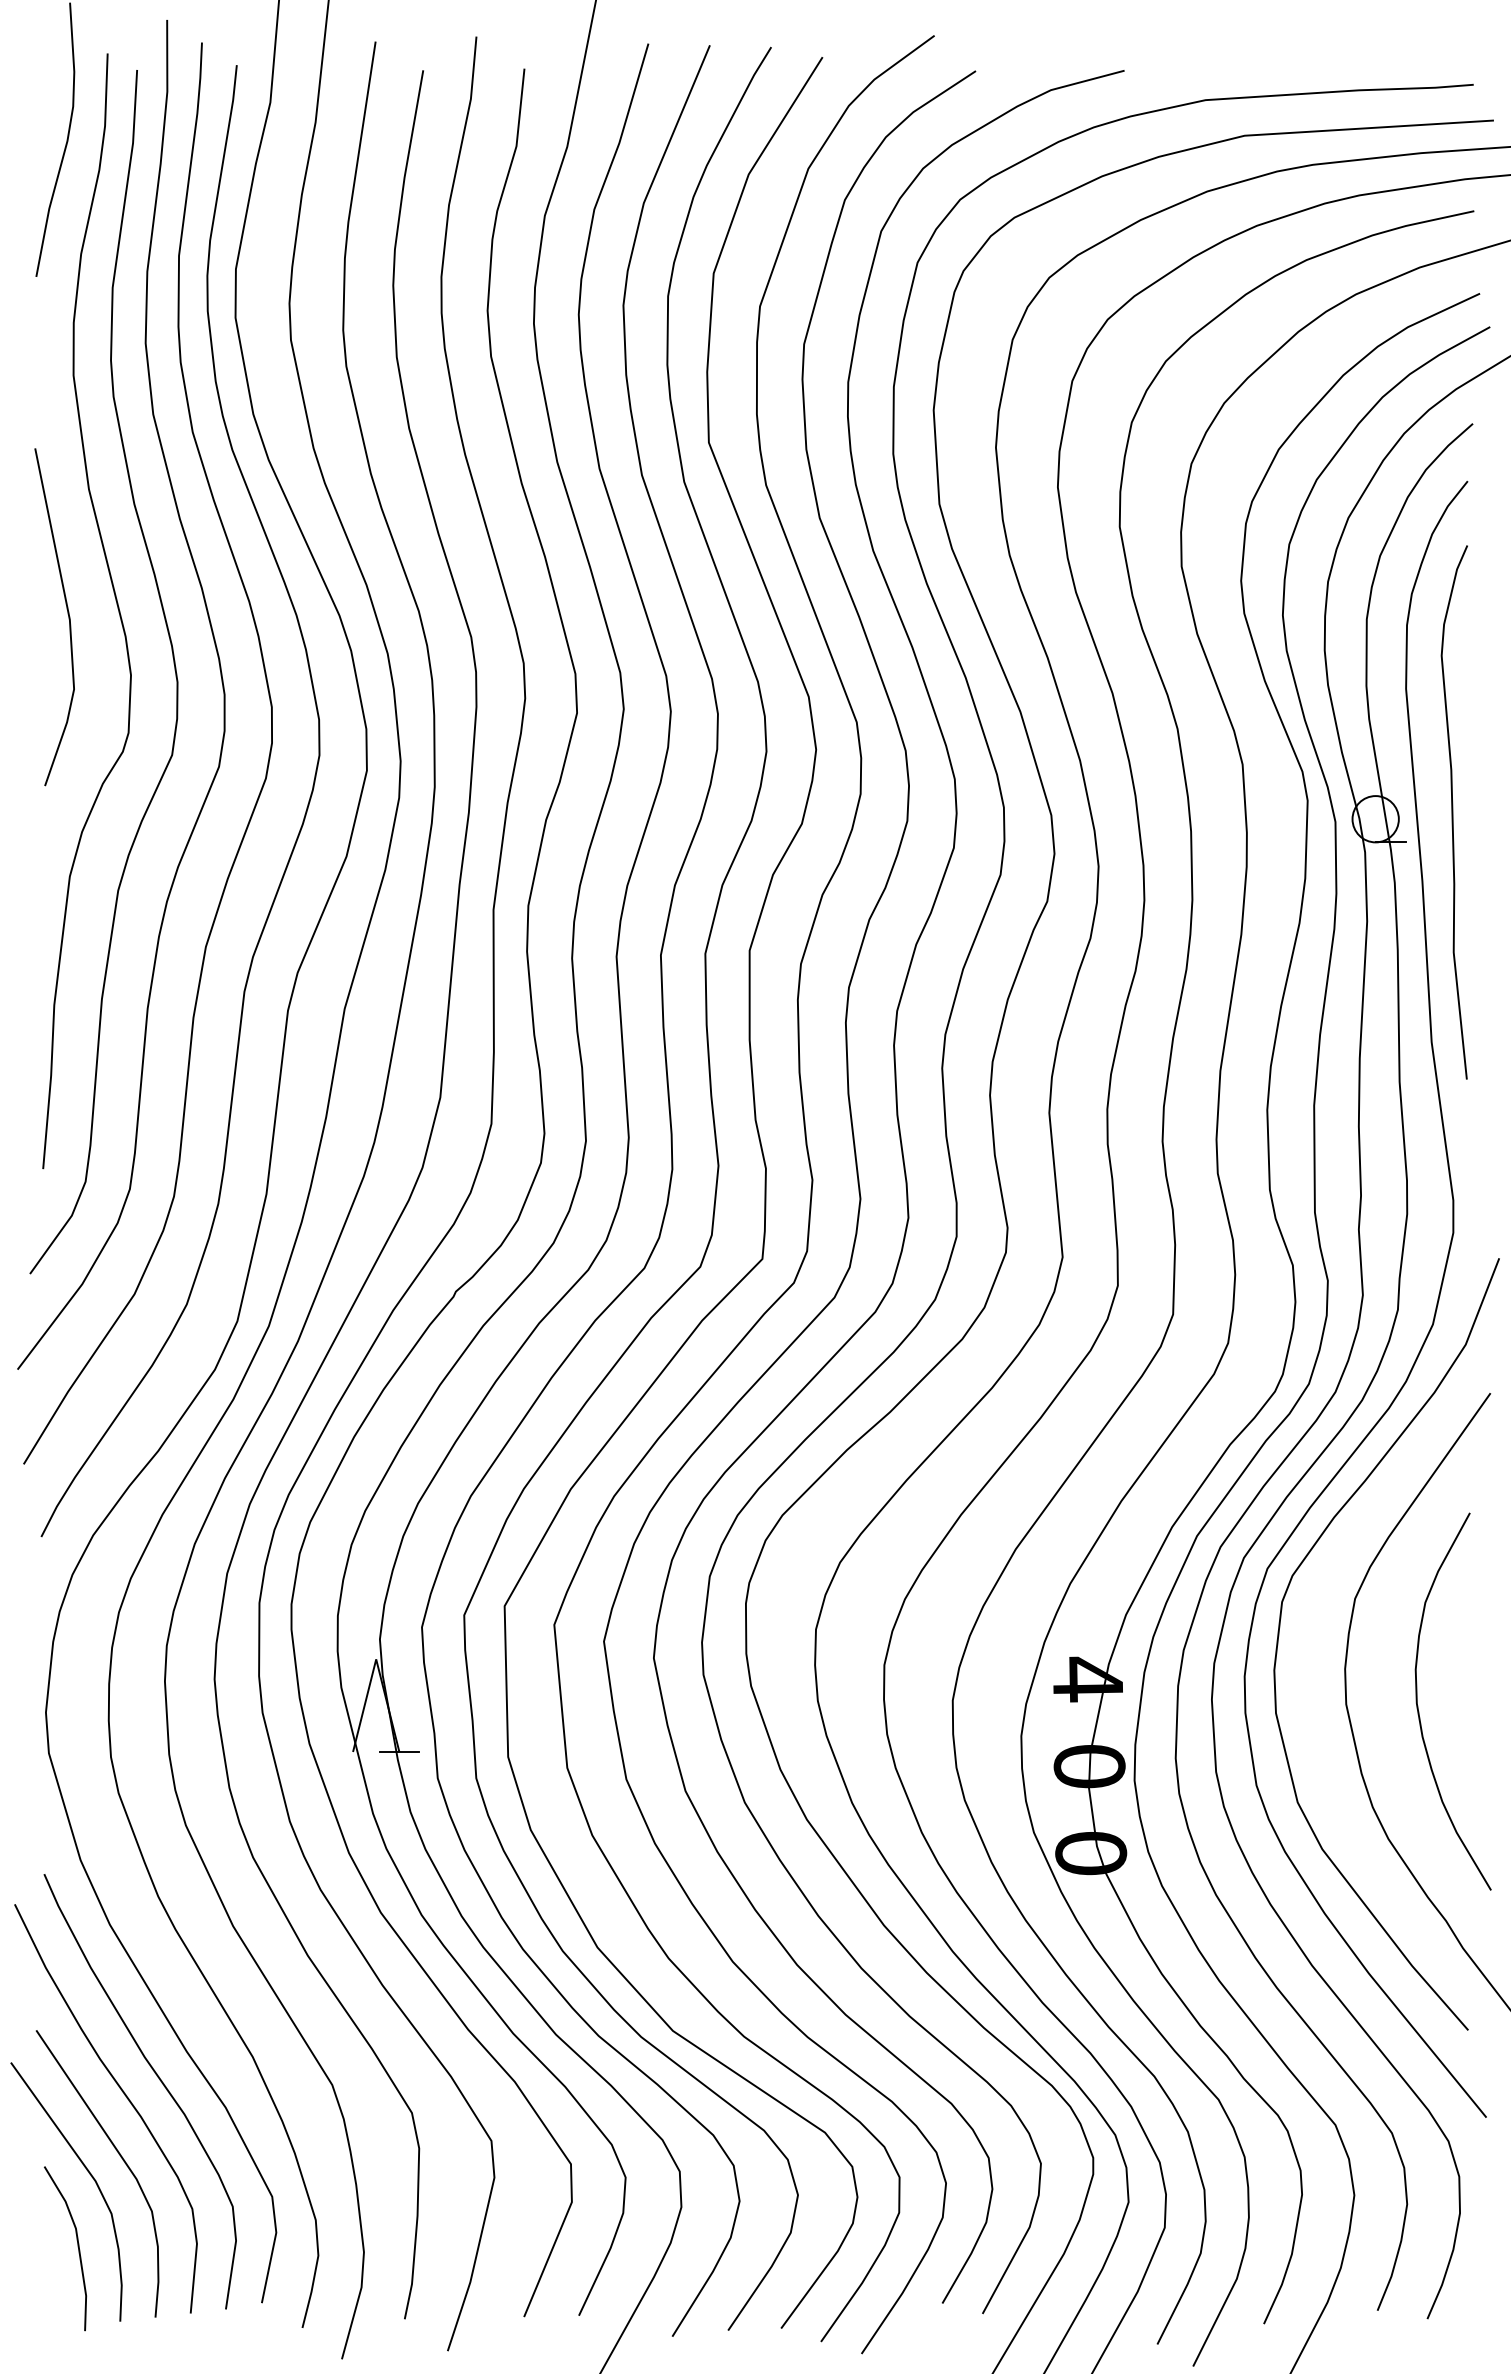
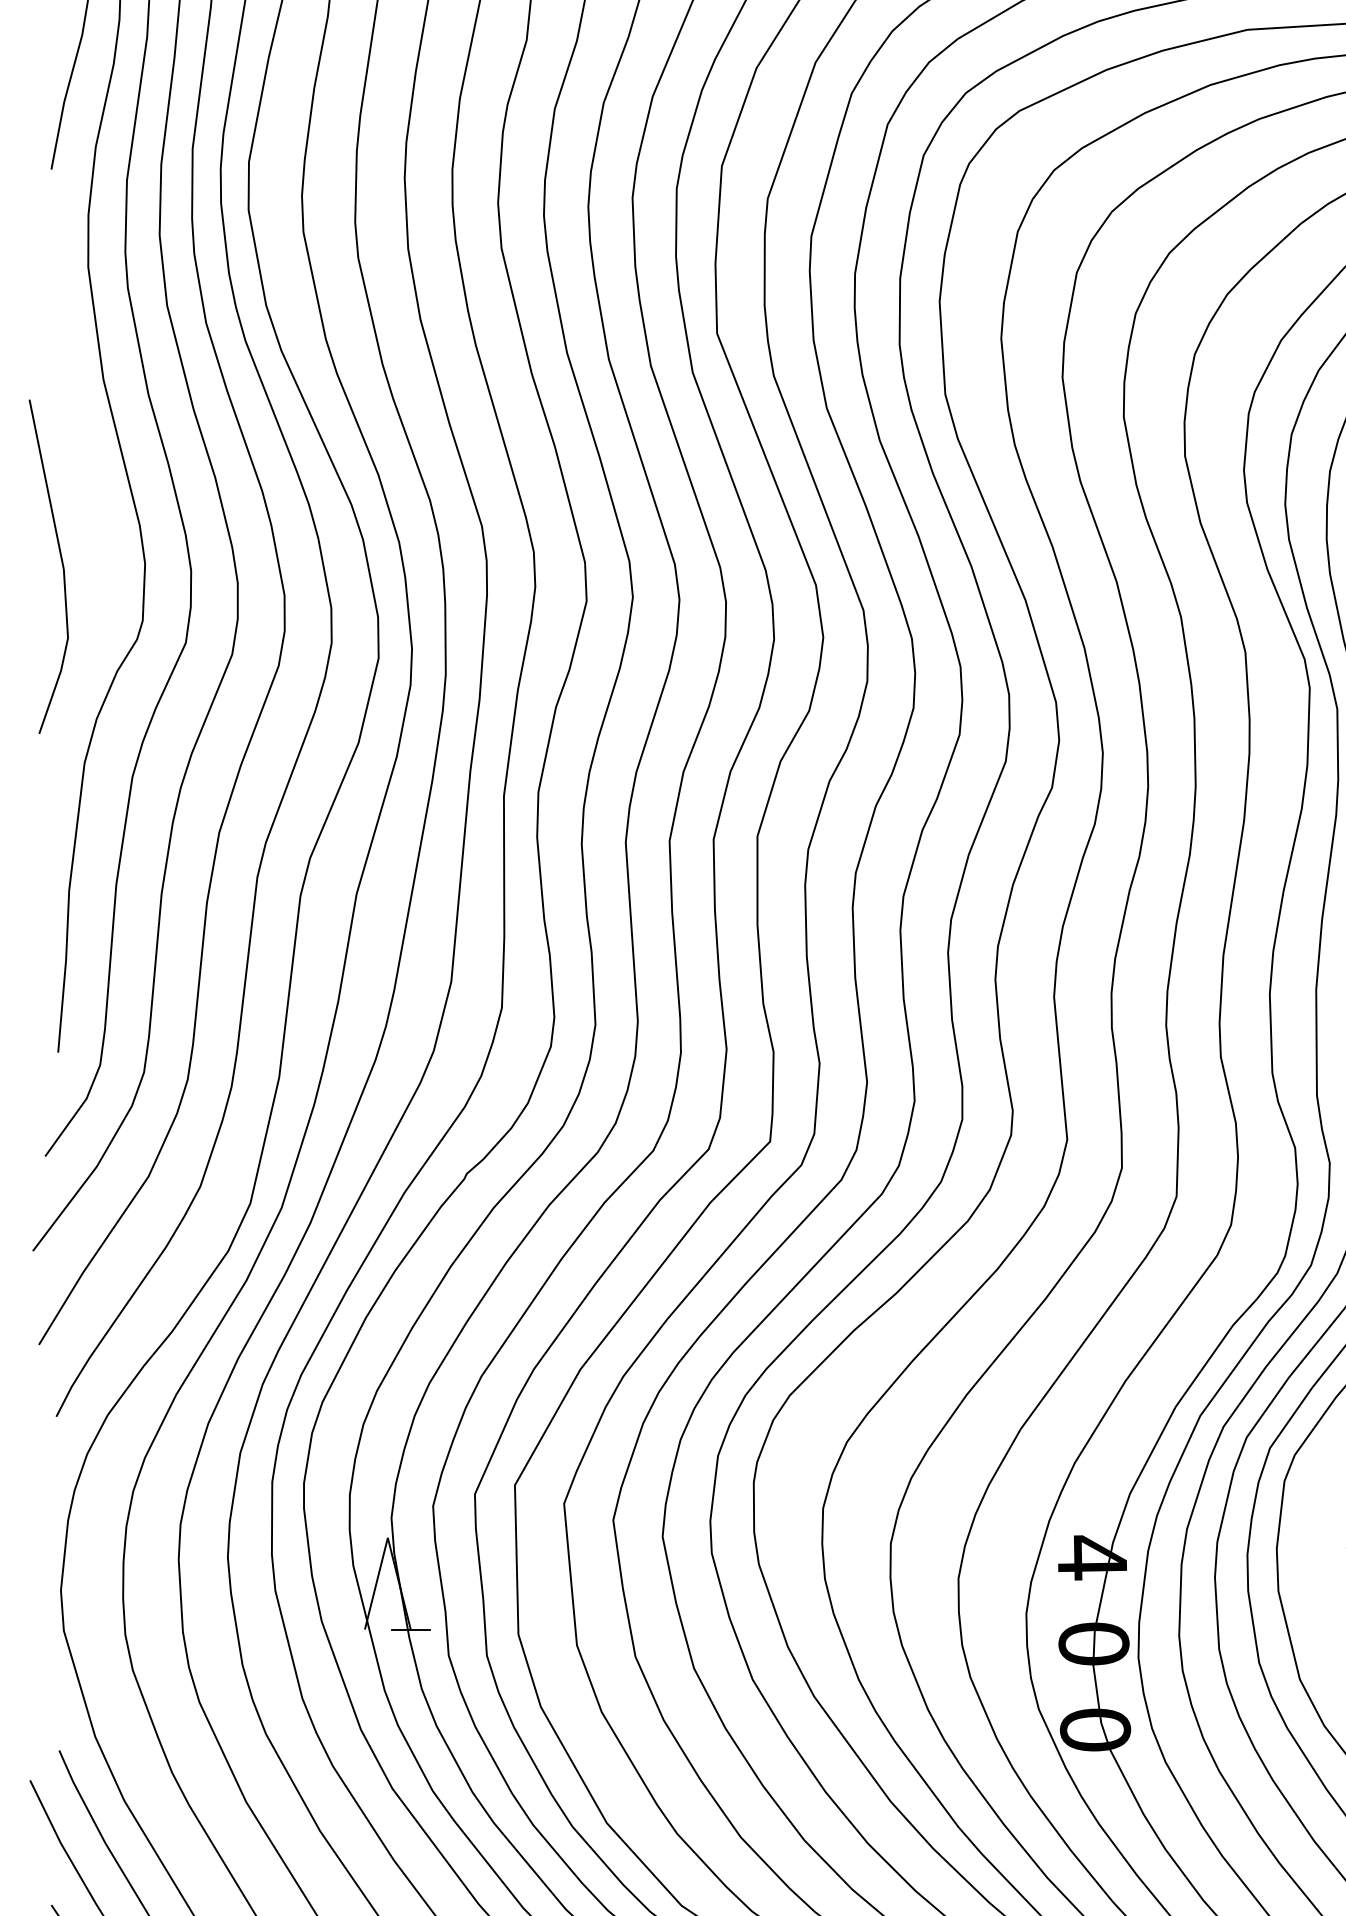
line: (67, 614) -> (61, 564), moved

